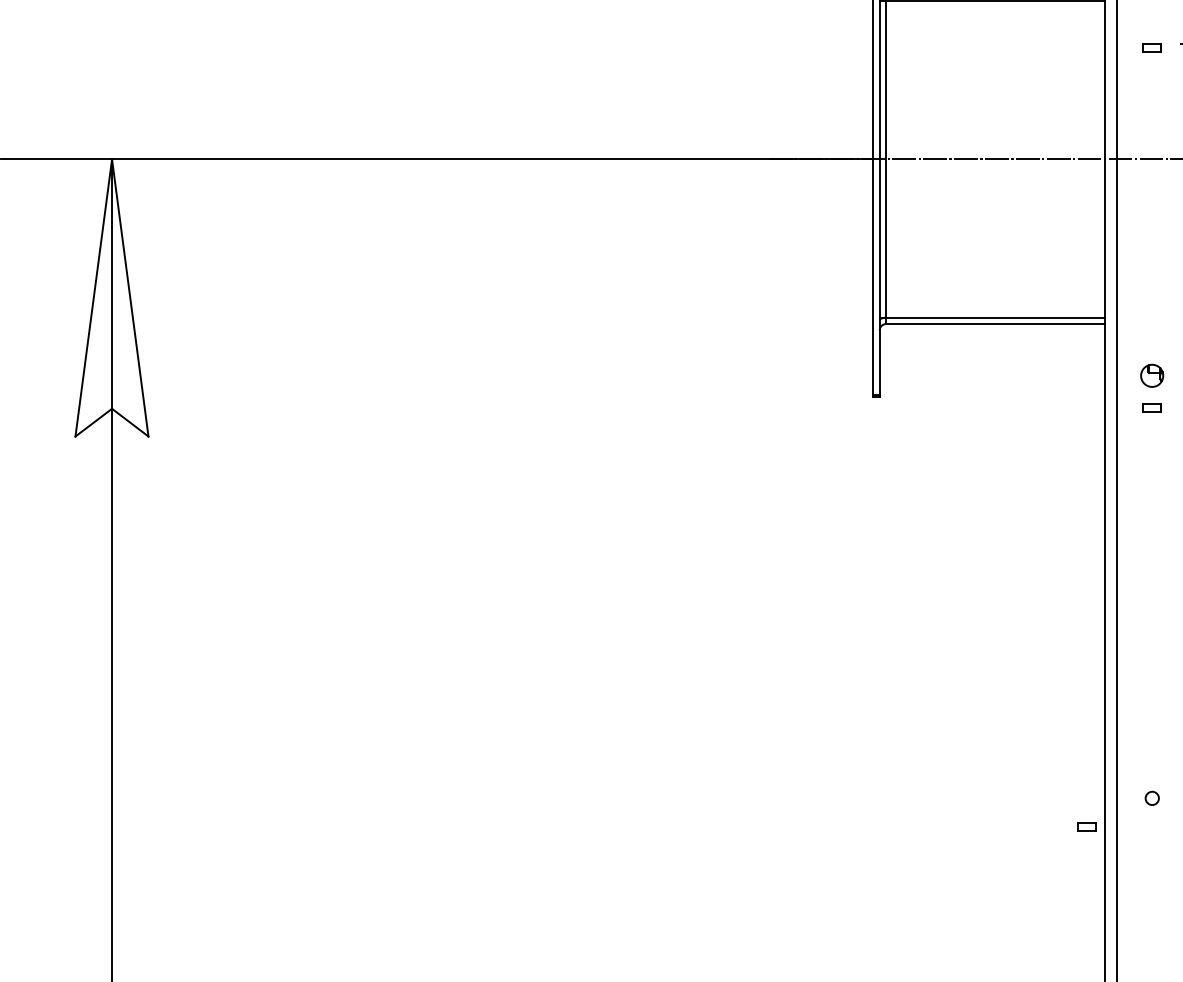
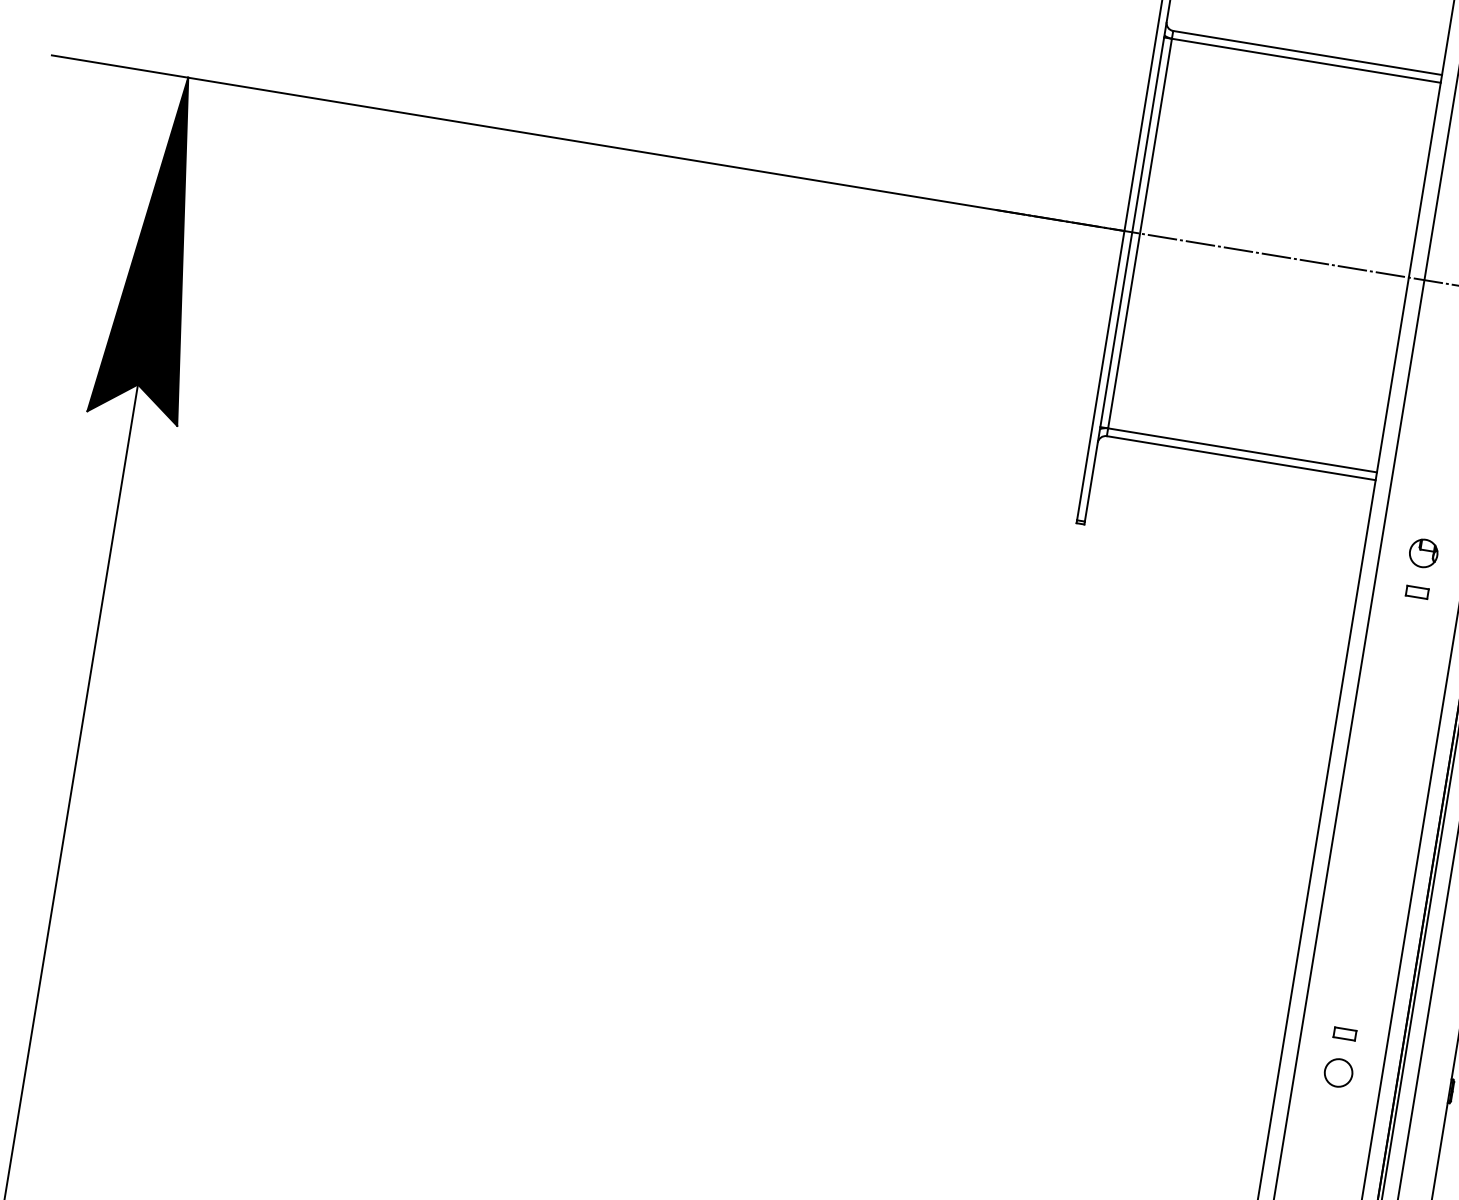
fill: (111, 297) -> (159, 247), added
circle: (1152, 798) -> (1338, 1073), size x1.67
part: (1086, 826) -> (1344, 1033), moved

